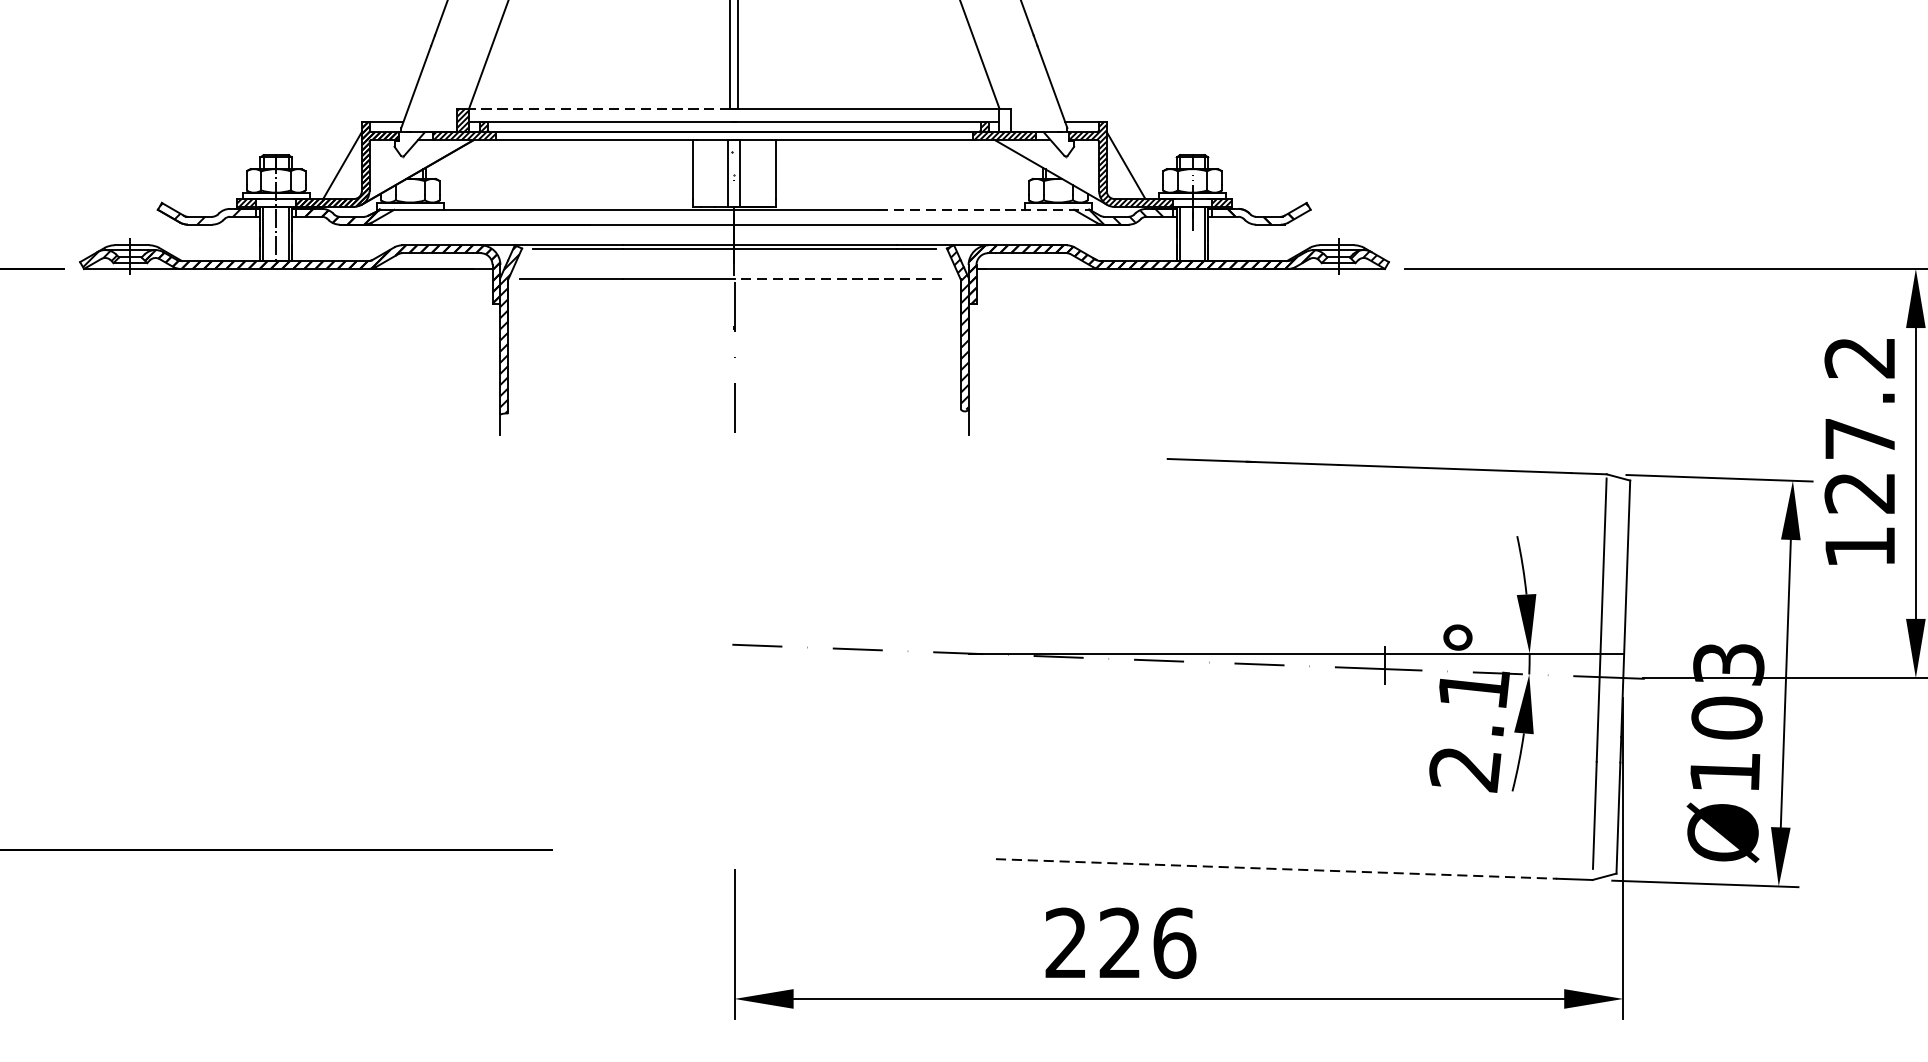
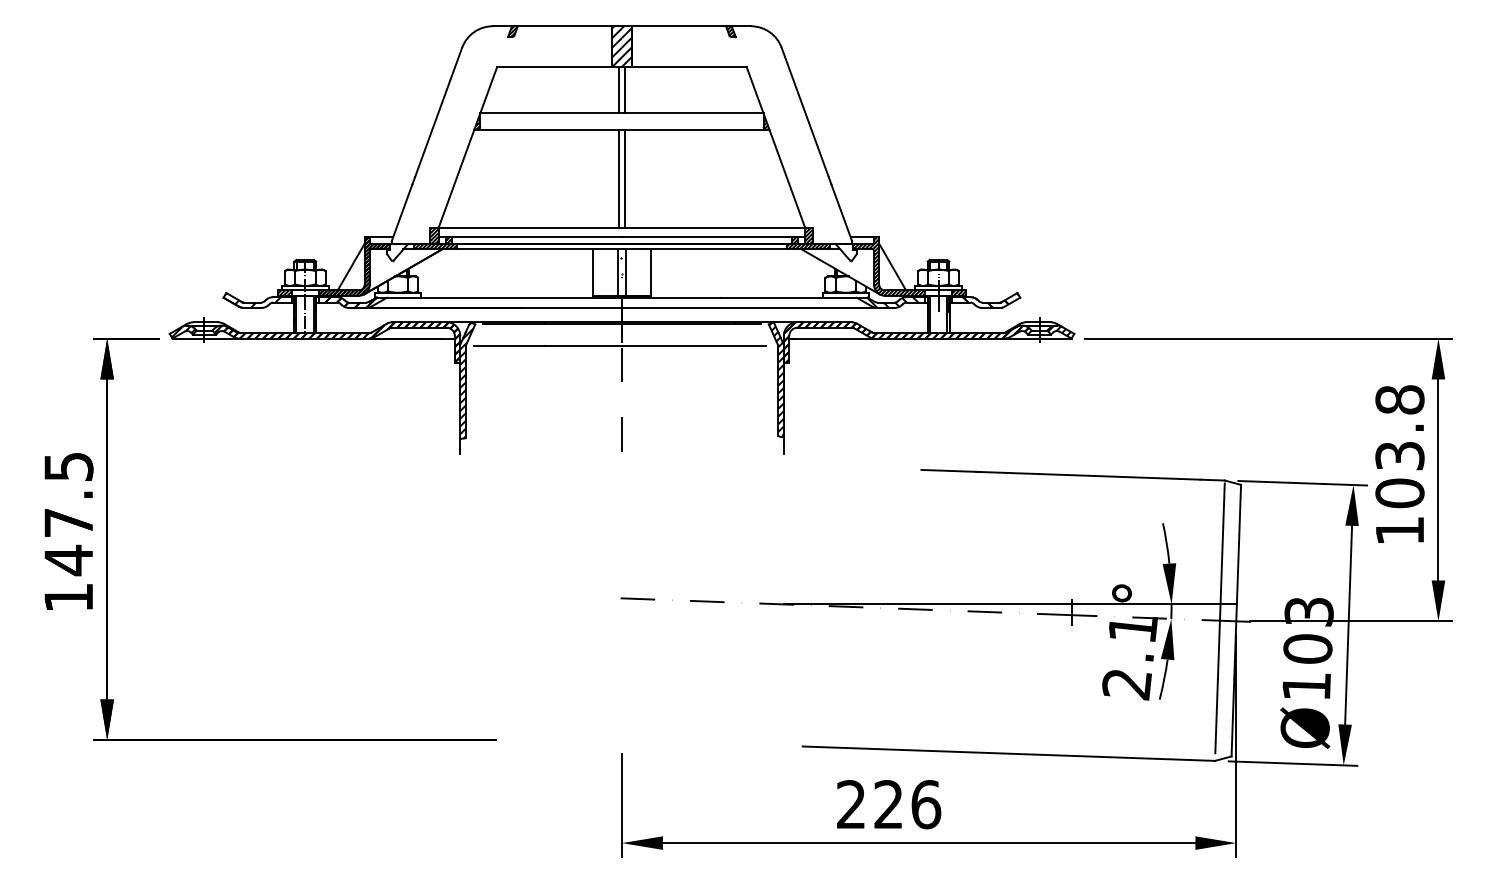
line: (599, 108) -> (528, 227), dashed -> solid
hatch: (1005, 119) -> (809, 235), added
line: (985, 209) -> (795, 297), dashed -> solid
line: (837, 278) -> (693, 345), dashed -> solid
text: (1859, 425) -> (1399, 446), 127.2 -> 103.8
line: (1277, 869) -> (997, 753), dashed -> solid

